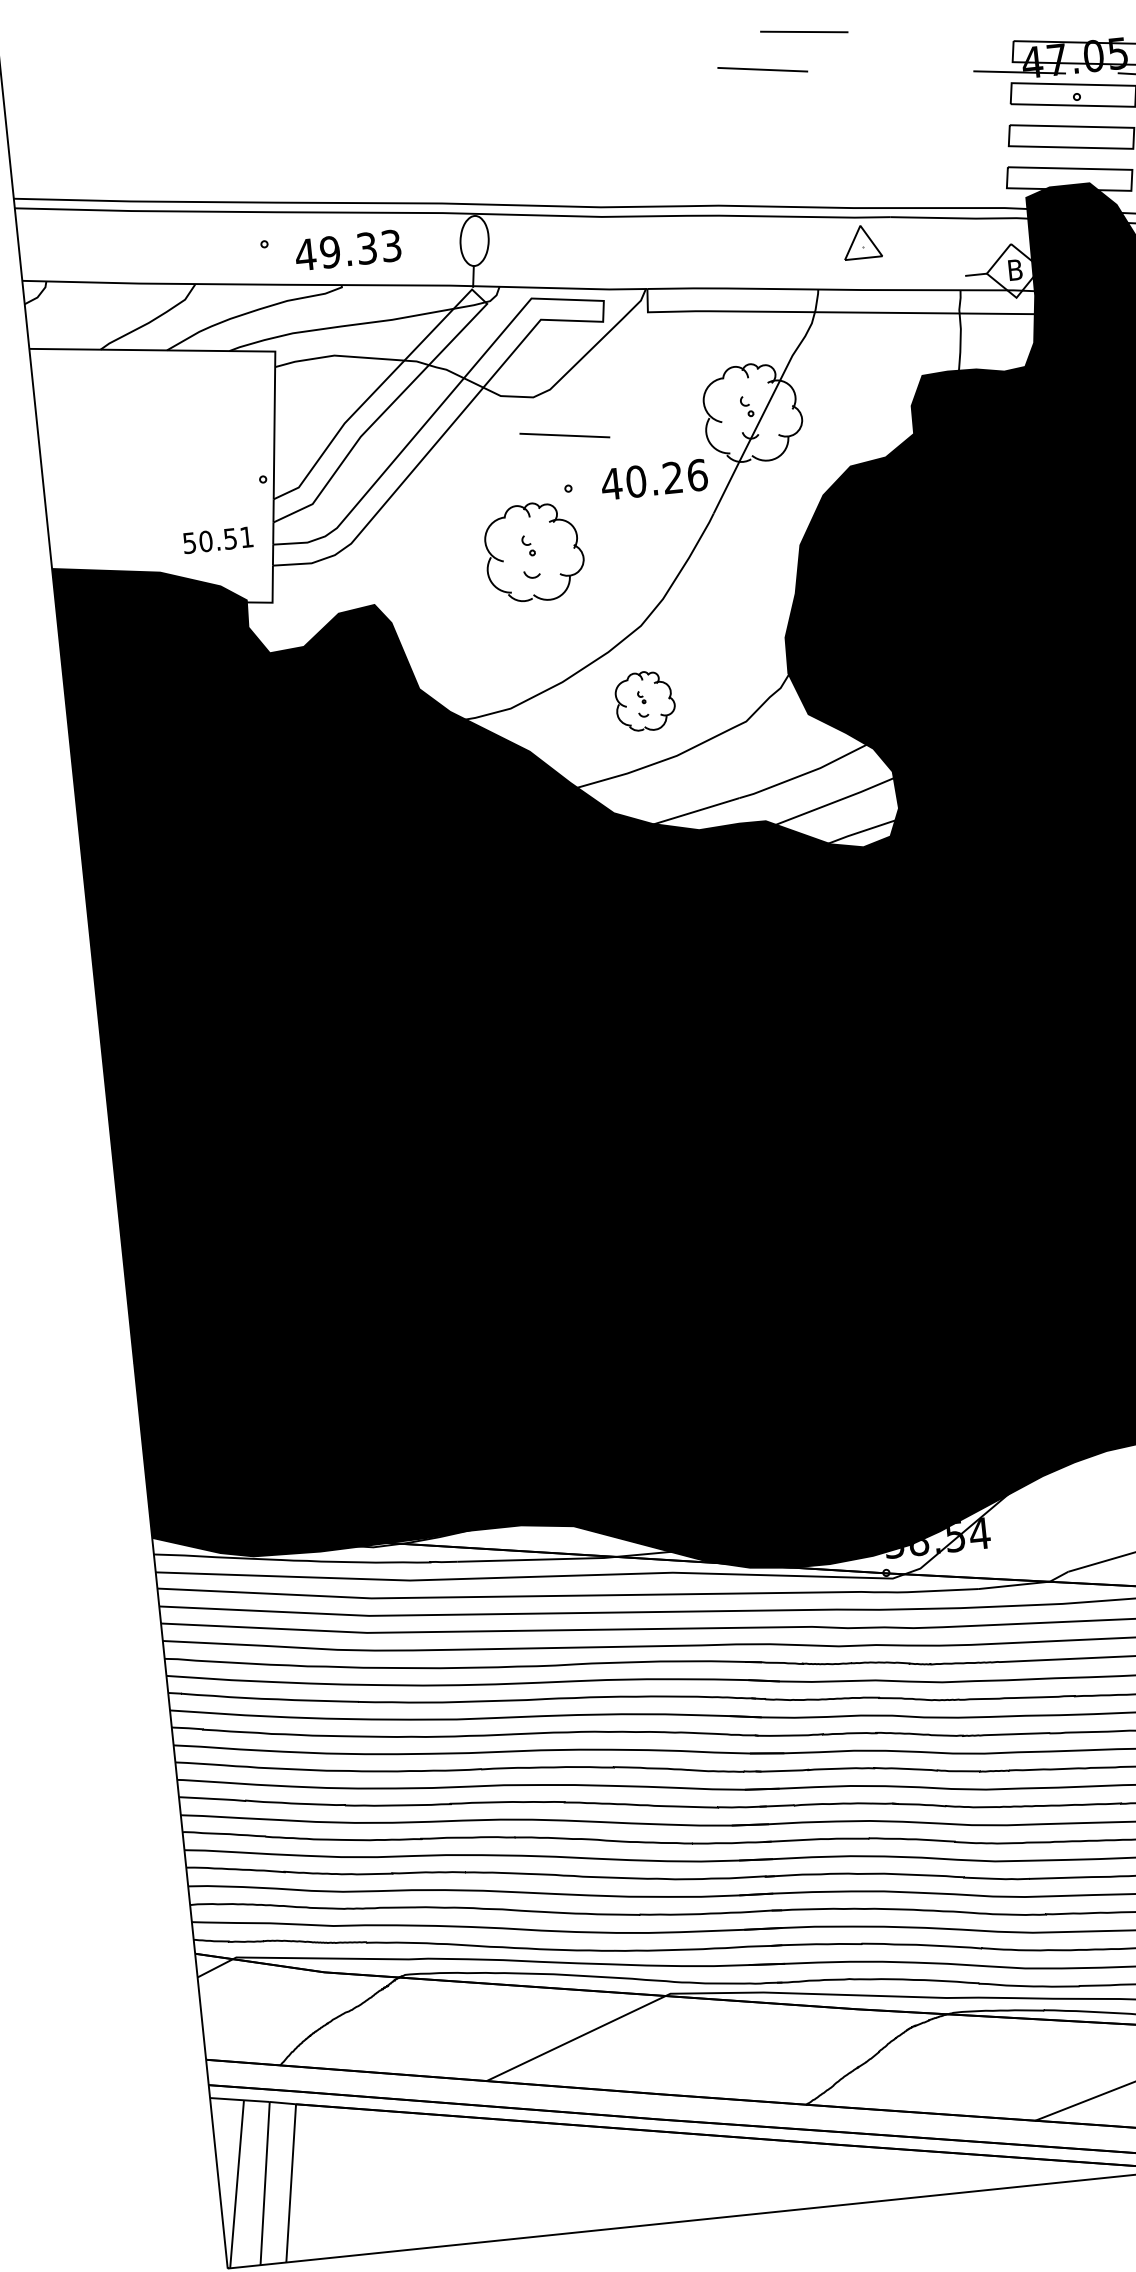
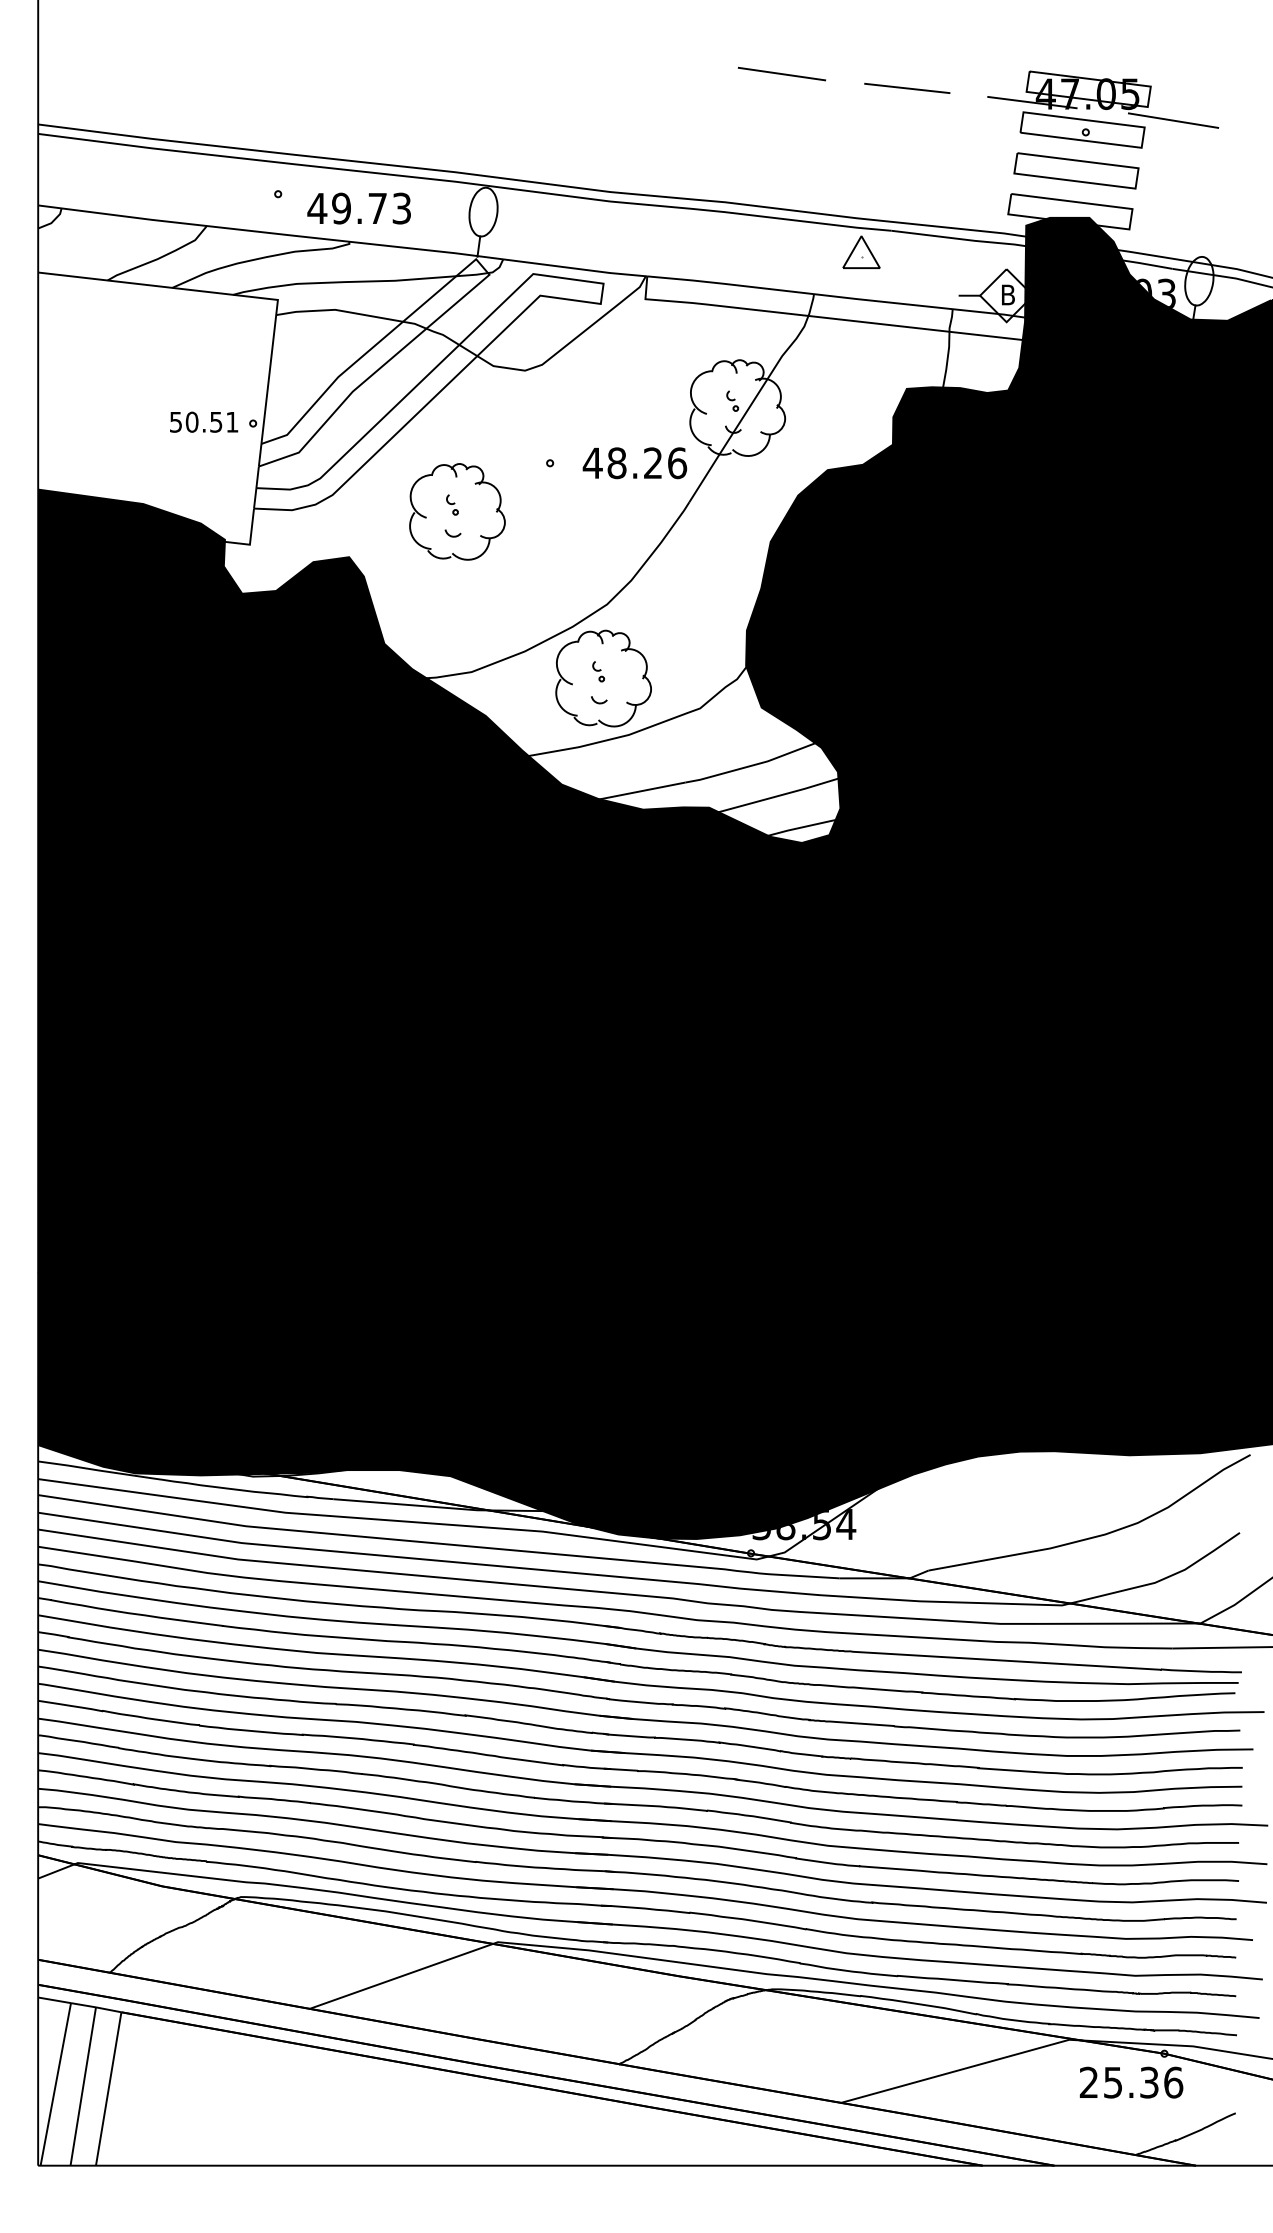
line: (804, 31) -> (907, 87), moved
text: (366, 248) -> (377, 208), 49.33 -> 49.73
line: (564, 435) -> (551, 410), removed
text: (635, 480) -> (616, 462), 40.26 -> 48.26
text: (218, 539) -> (204, 421), moved
part: (534, 551) -> (457, 511), moved
part: (645, 701) -> (603, 678), size x1.67

